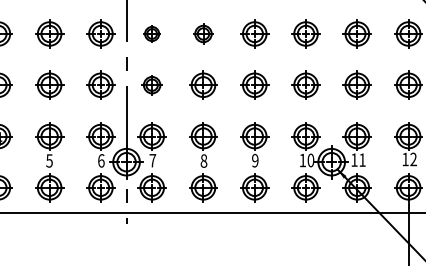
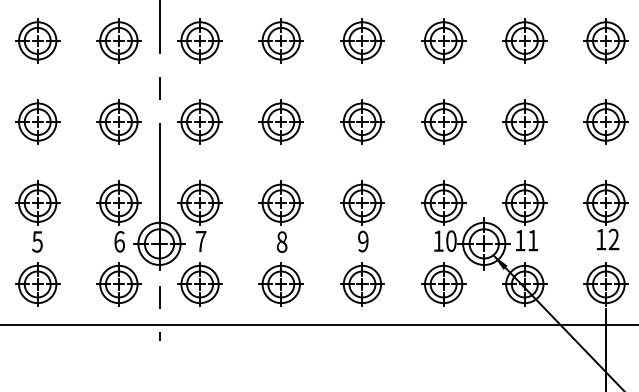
part: (151, 33) -> (198, 40), size x1.67
part: (203, 33) -> (281, 40), size x1.43
part: (151, 84) -> (198, 120), size x1.43

